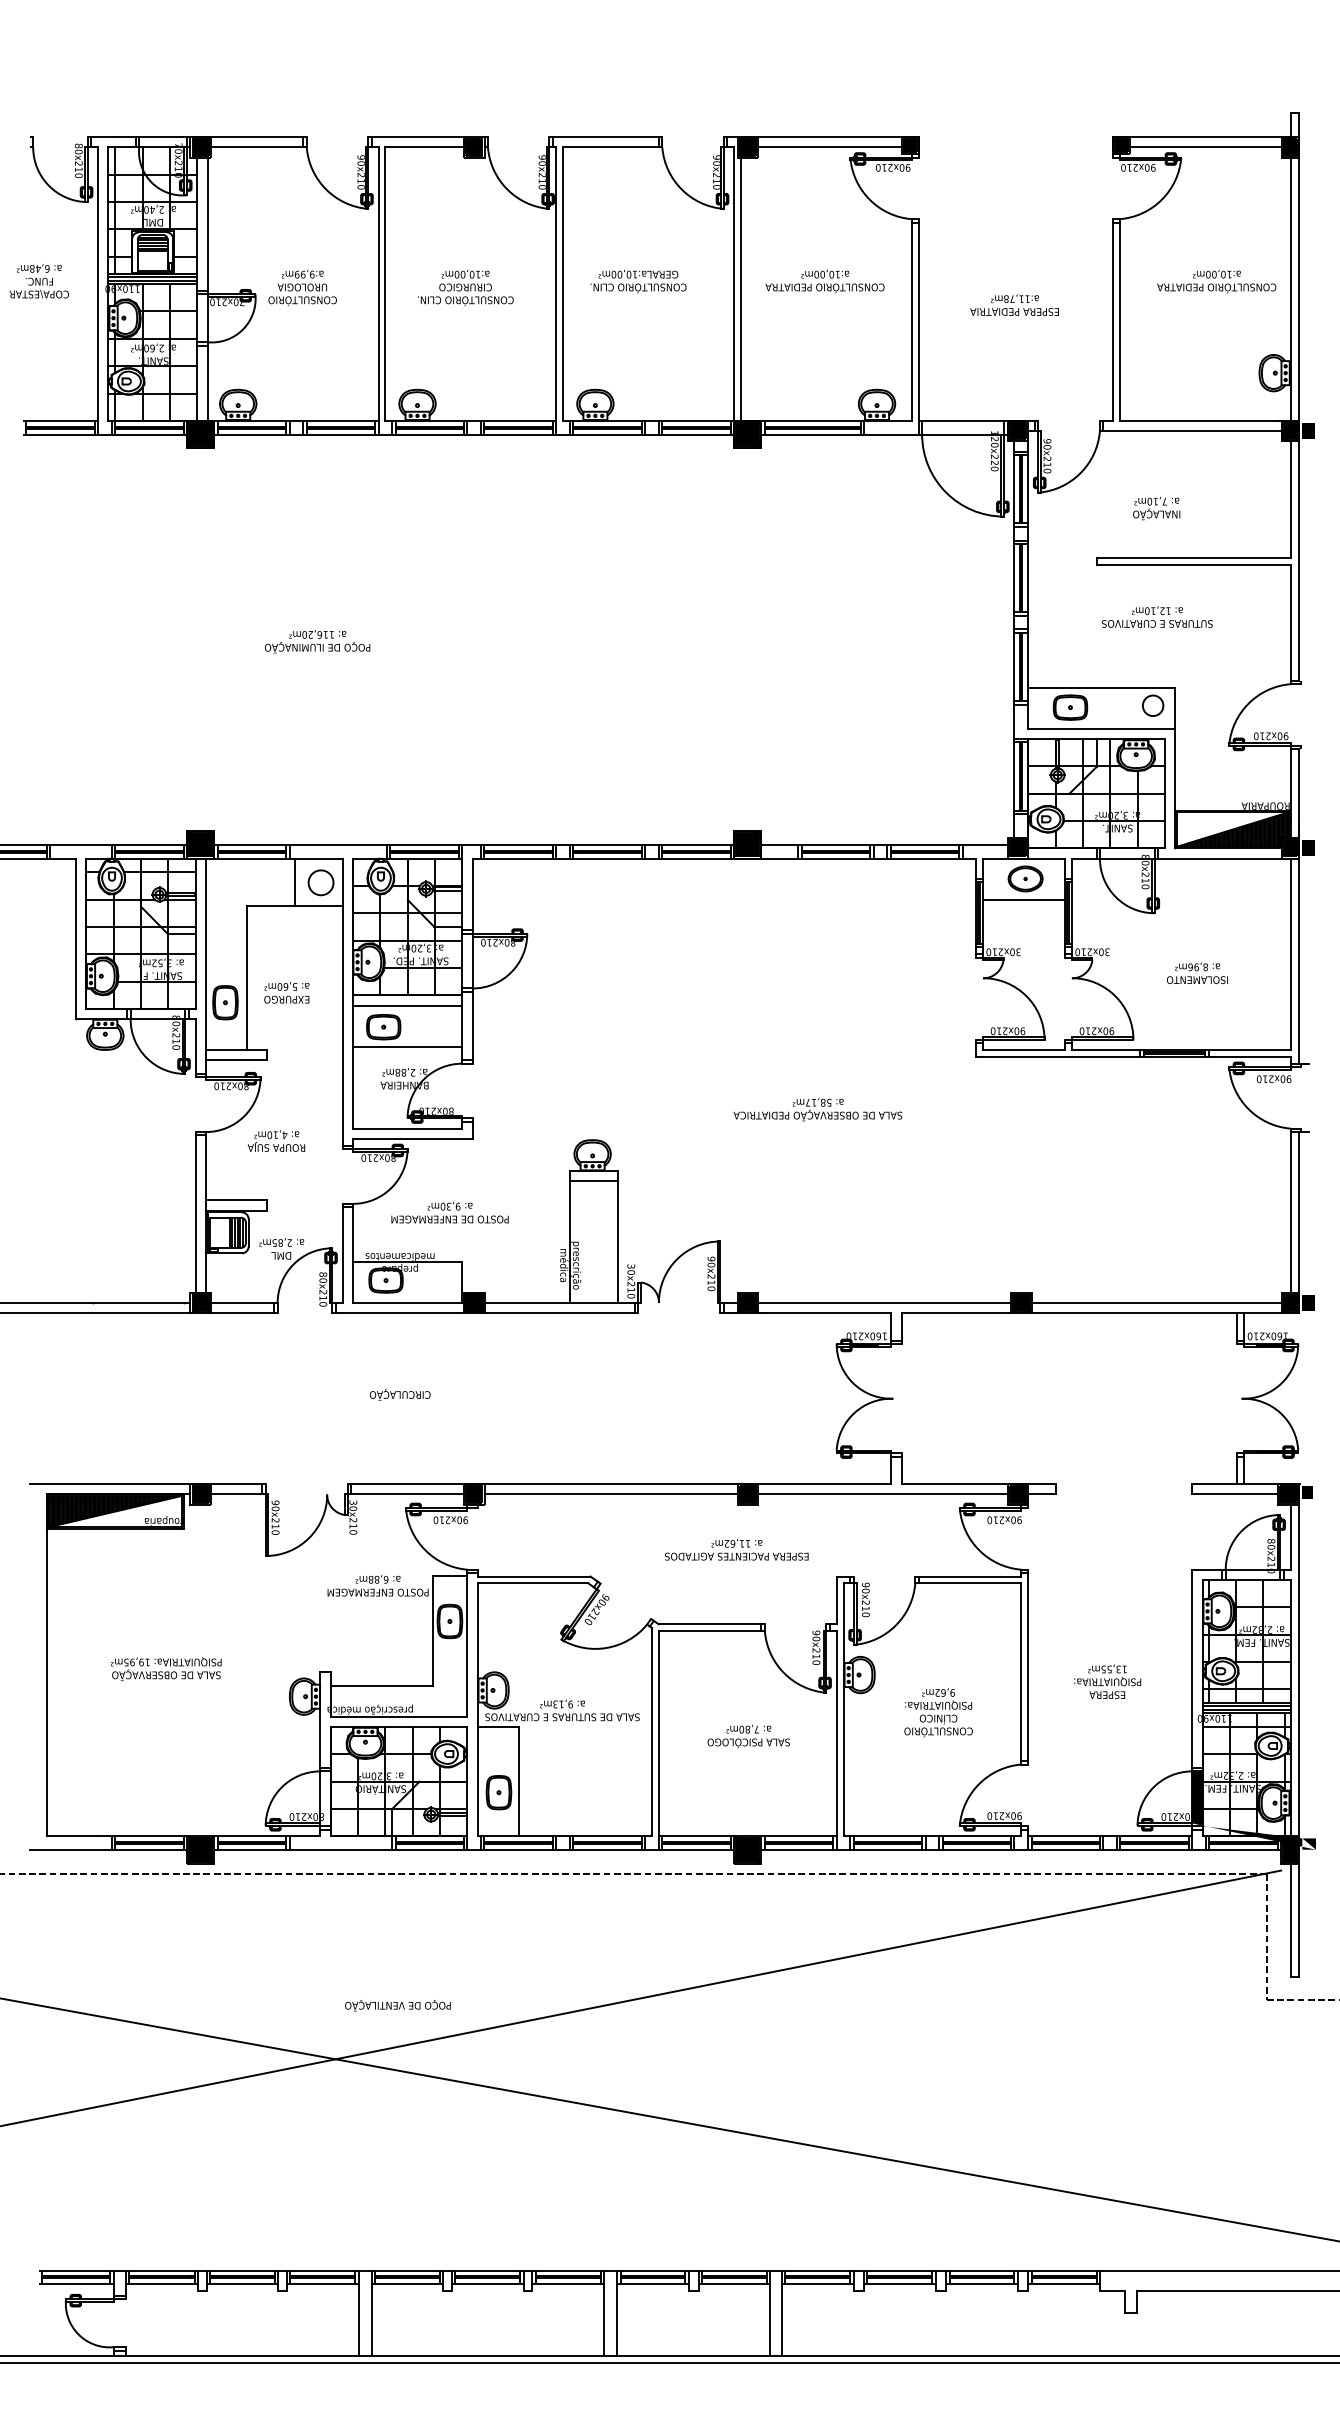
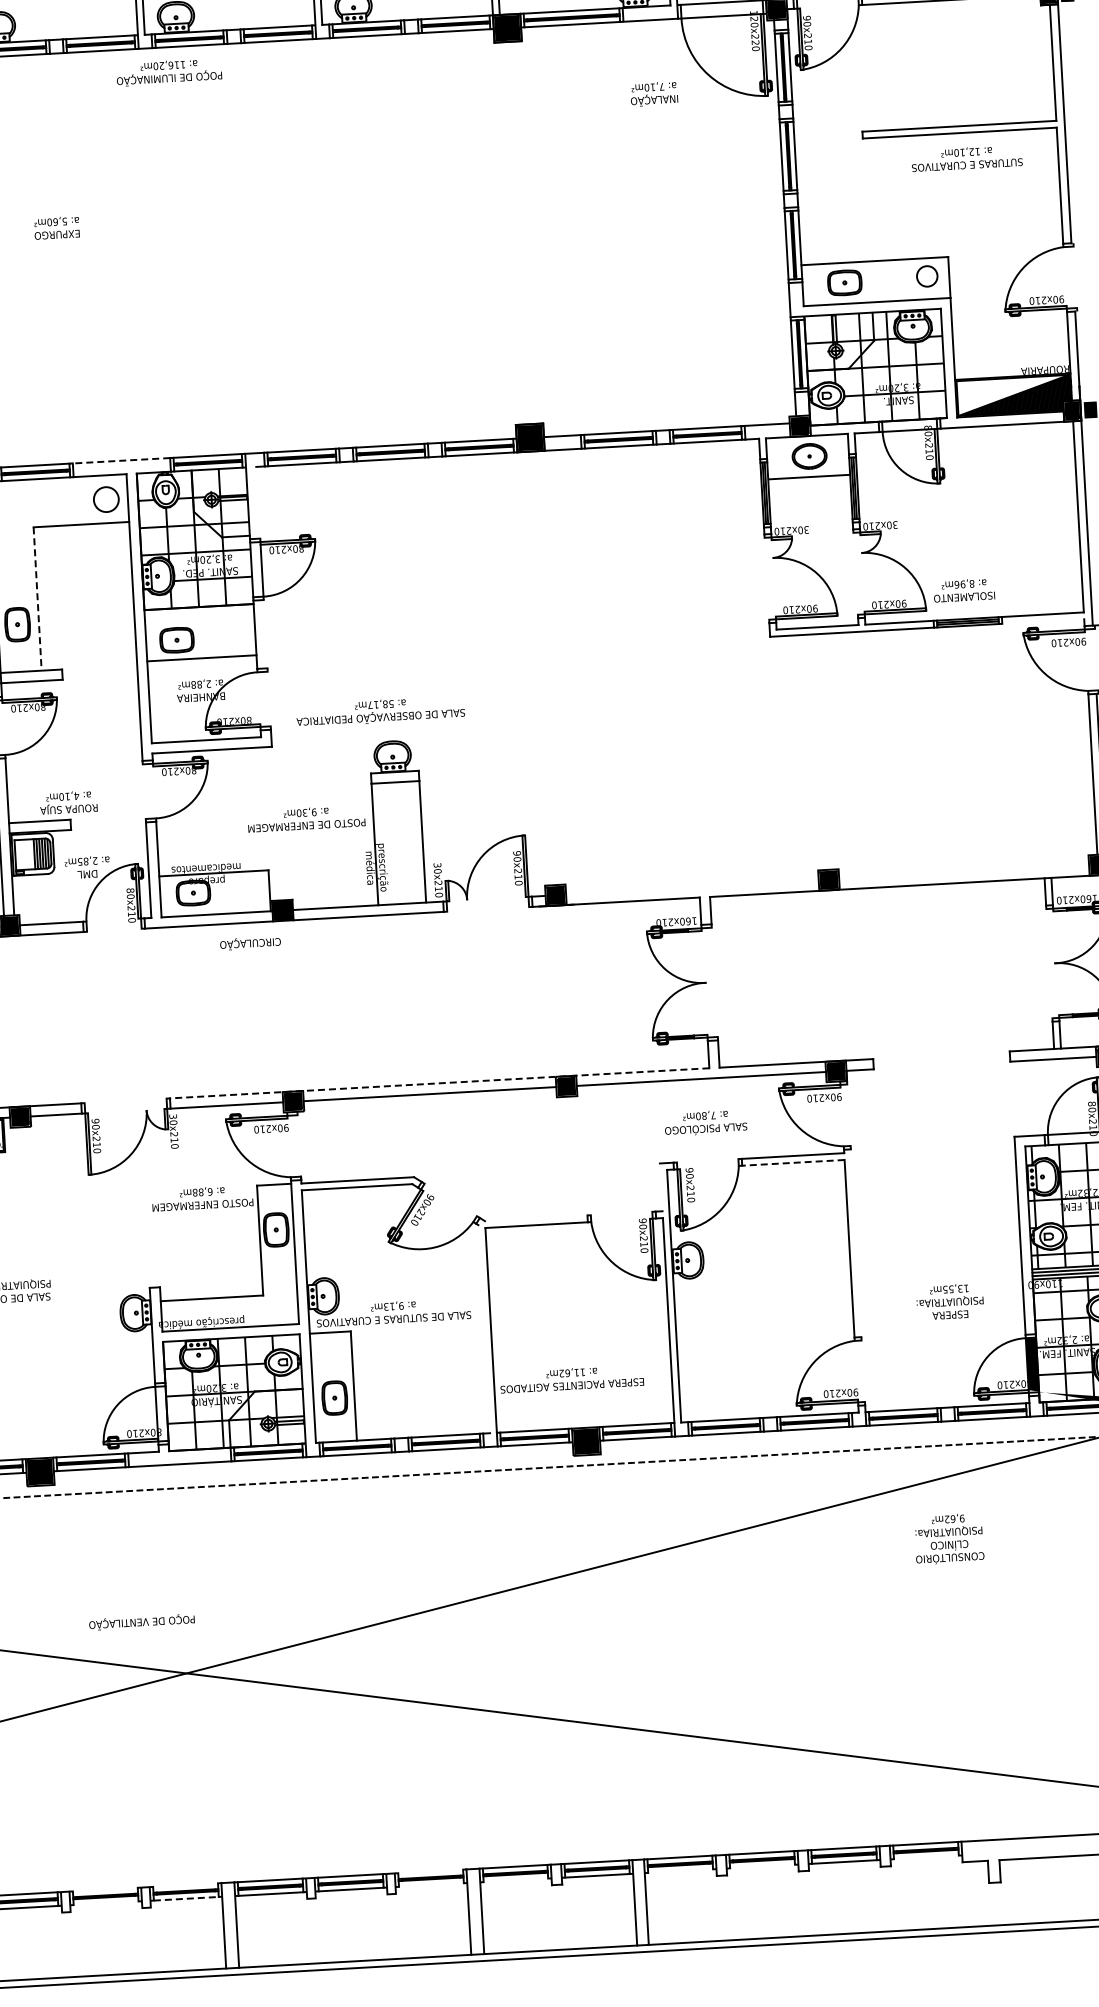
text: (1156, 508) -> (654, 94), moved
text: (1157, 616) -> (967, 157), moved
text: (317, 641) -> (169, 72), moved
line: (338, 844) -> (121, 460), solid -> dashed
line: (294, 882) -> (79, 500), removed
line: (472, 894) -> (258, 502), removed
text: (1197, 972) -> (964, 589), moved
line: (246, 978) -> (37, 599), solid -> dashed
text: (286, 992) -> (56, 227), moved
line: (407, 1005) -> (199, 617), removed
line: (472, 1025) -> (265, 633), removed
line: (1249, 1056) -> (1043, 621), removed
text: (817, 1109) -> (380, 711), moved
text: (276, 1140) -> (68, 801), moved
text: (449, 1212) -> (305, 818), moved
line: (884, 1303) -> (692, 888), removed
line: (1156, 1303) -> (963, 873), removed
text: (399, 1394) -> (249, 942), moved
line: (620, 1484) -> (438, 1083), solid -> dashed
text: (736, 1549) -> (571, 1378), moved
line: (969, 1583) -> (792, 1163), solid -> dashed
line: (836, 1600) -> (661, 1187), removed
line: (709, 1624) -> (535, 1218), removed
line: (1028, 1667) -> (856, 1243), removed
text: (1107, 1681) -> (949, 1301), moved
text: (938, 1712) -> (949, 1538), moved
line: (652, 1731) -> (484, 1328), removed
text: (748, 1736) -> (705, 1122), moved
text: (397, 2005) -> (141, 1622), moved
line: (241, 2270) -> (104, 1889), removed
line: (322, 2270) -> (185, 1885), removed
line: (567, 2270) -> (429, 1871), removed
line: (241, 2284) -> (105, 1903), removed
line: (323, 2284) -> (187, 1898), solid -> dashed
line: (567, 2284) -> (430, 1885), removed
line: (652, 2284) -> (515, 1880), removed
line: (817, 2284) -> (680, 1871), removed
line: (899, 2284) -> (762, 1866), removed
line: (1063, 2284) -> (925, 1857), removed

